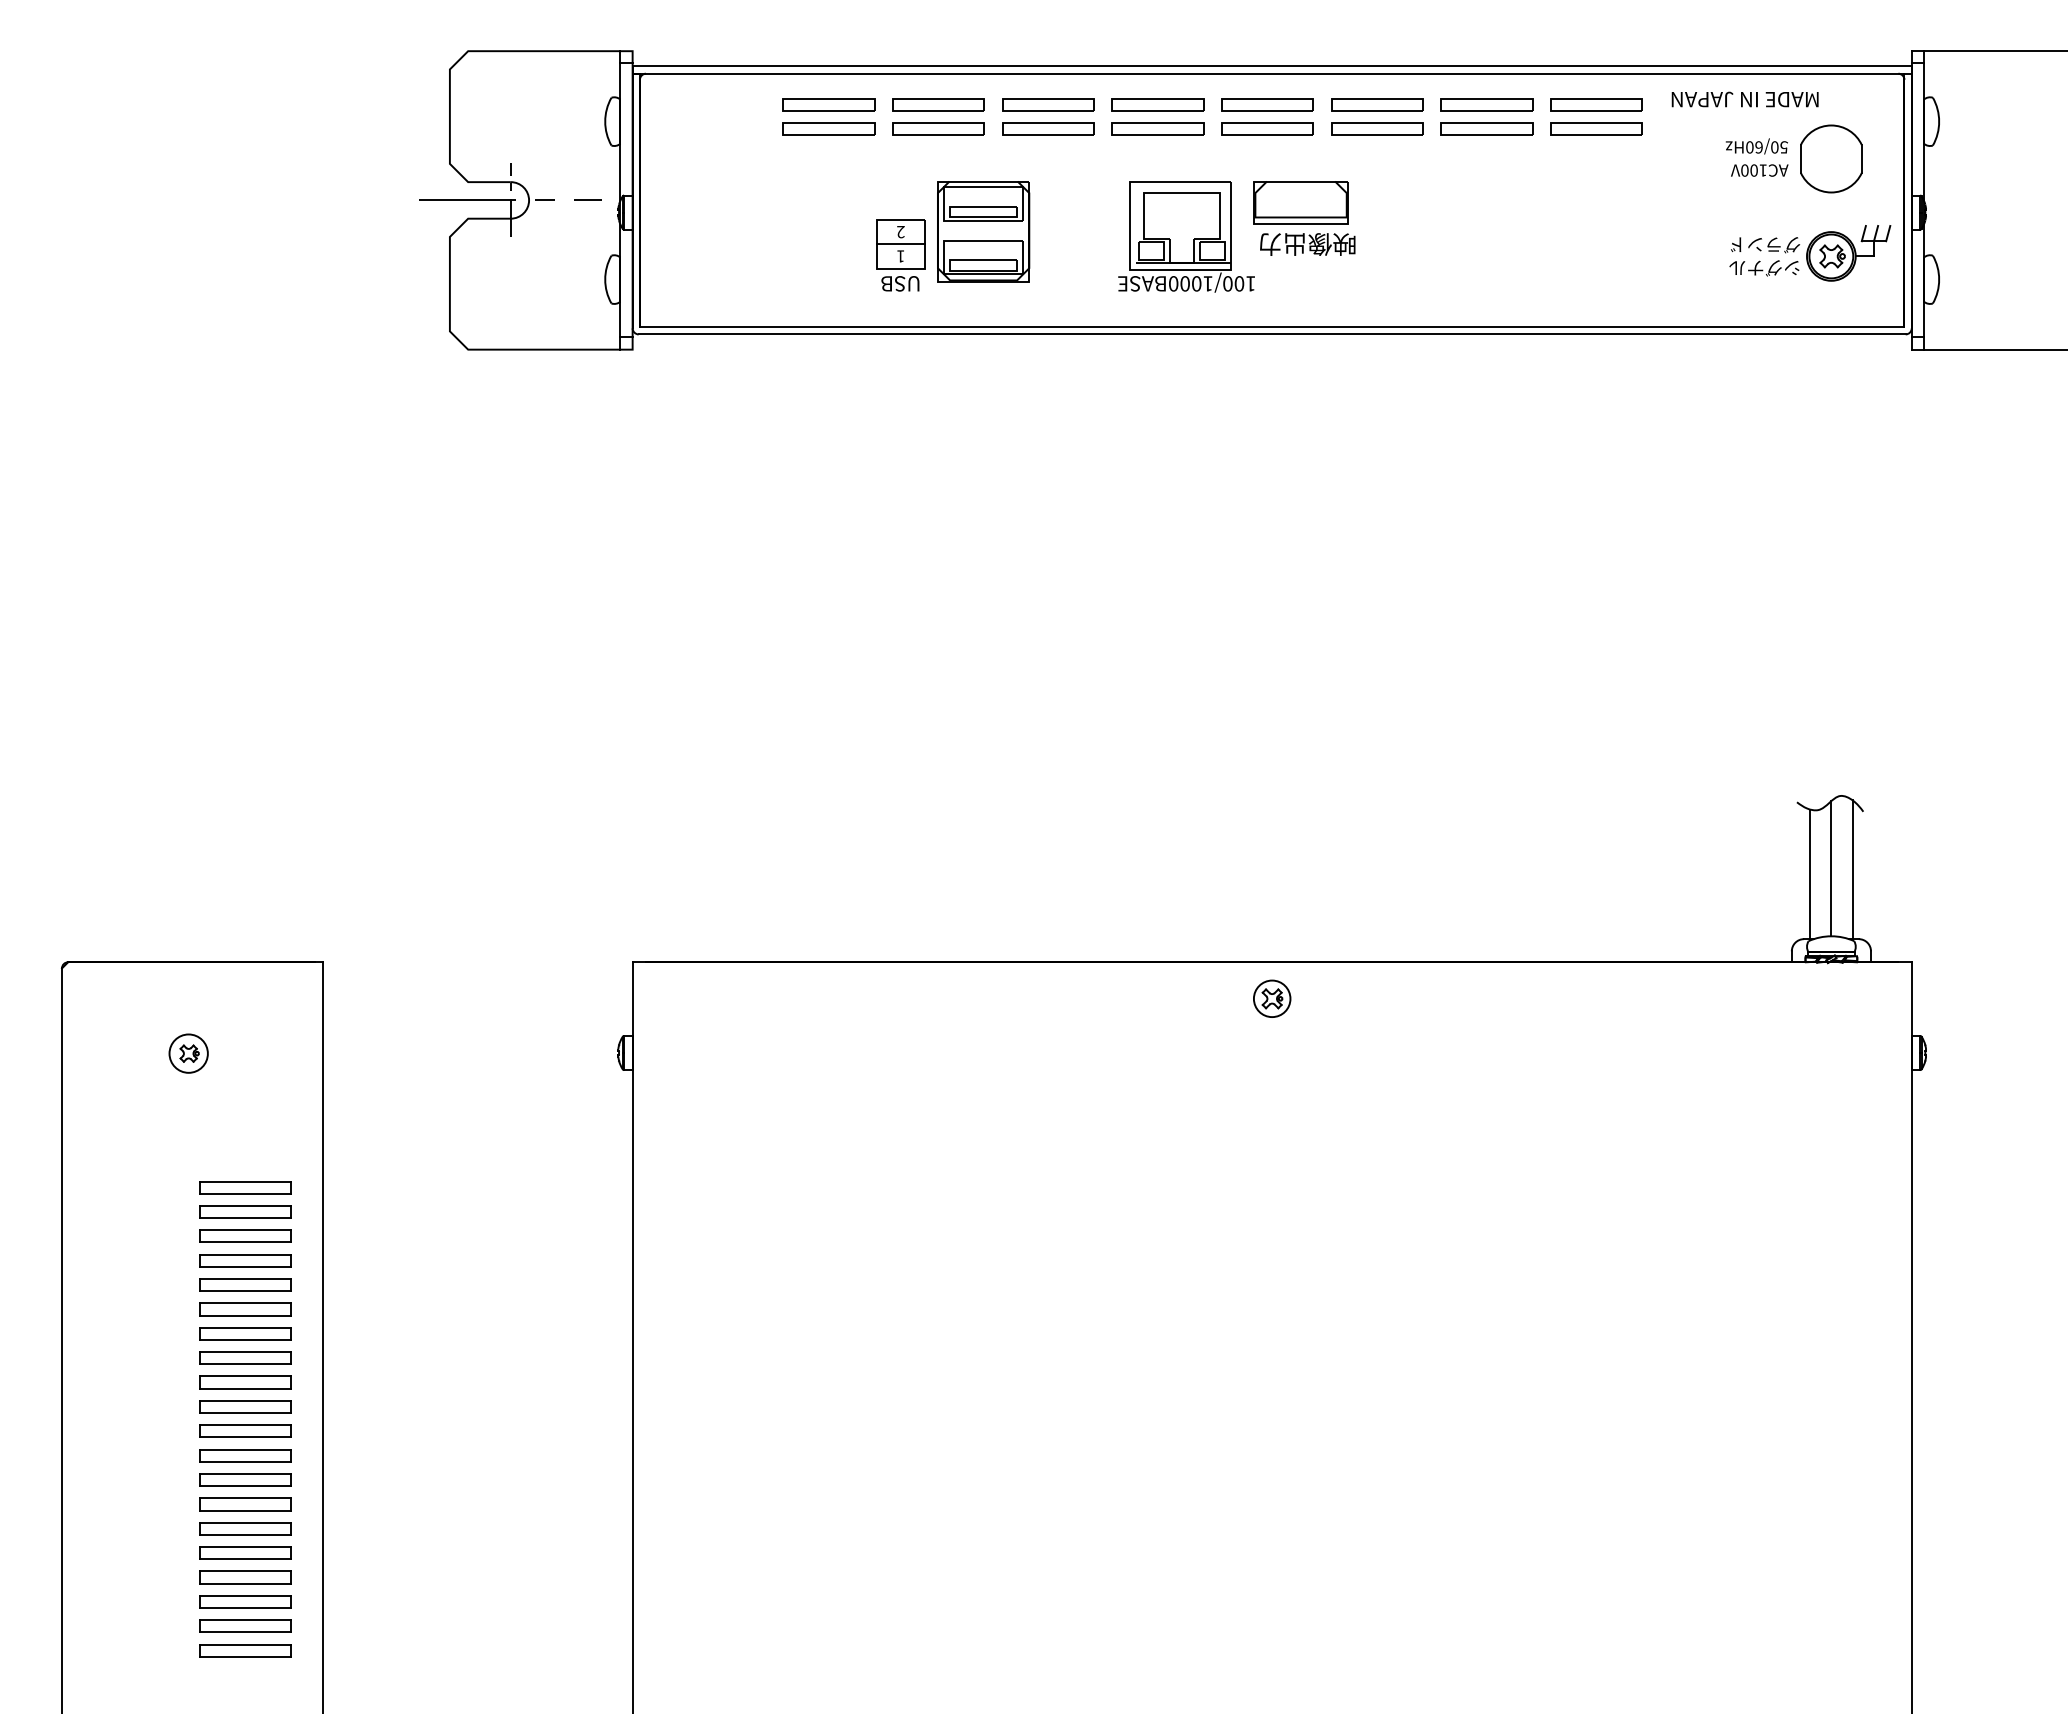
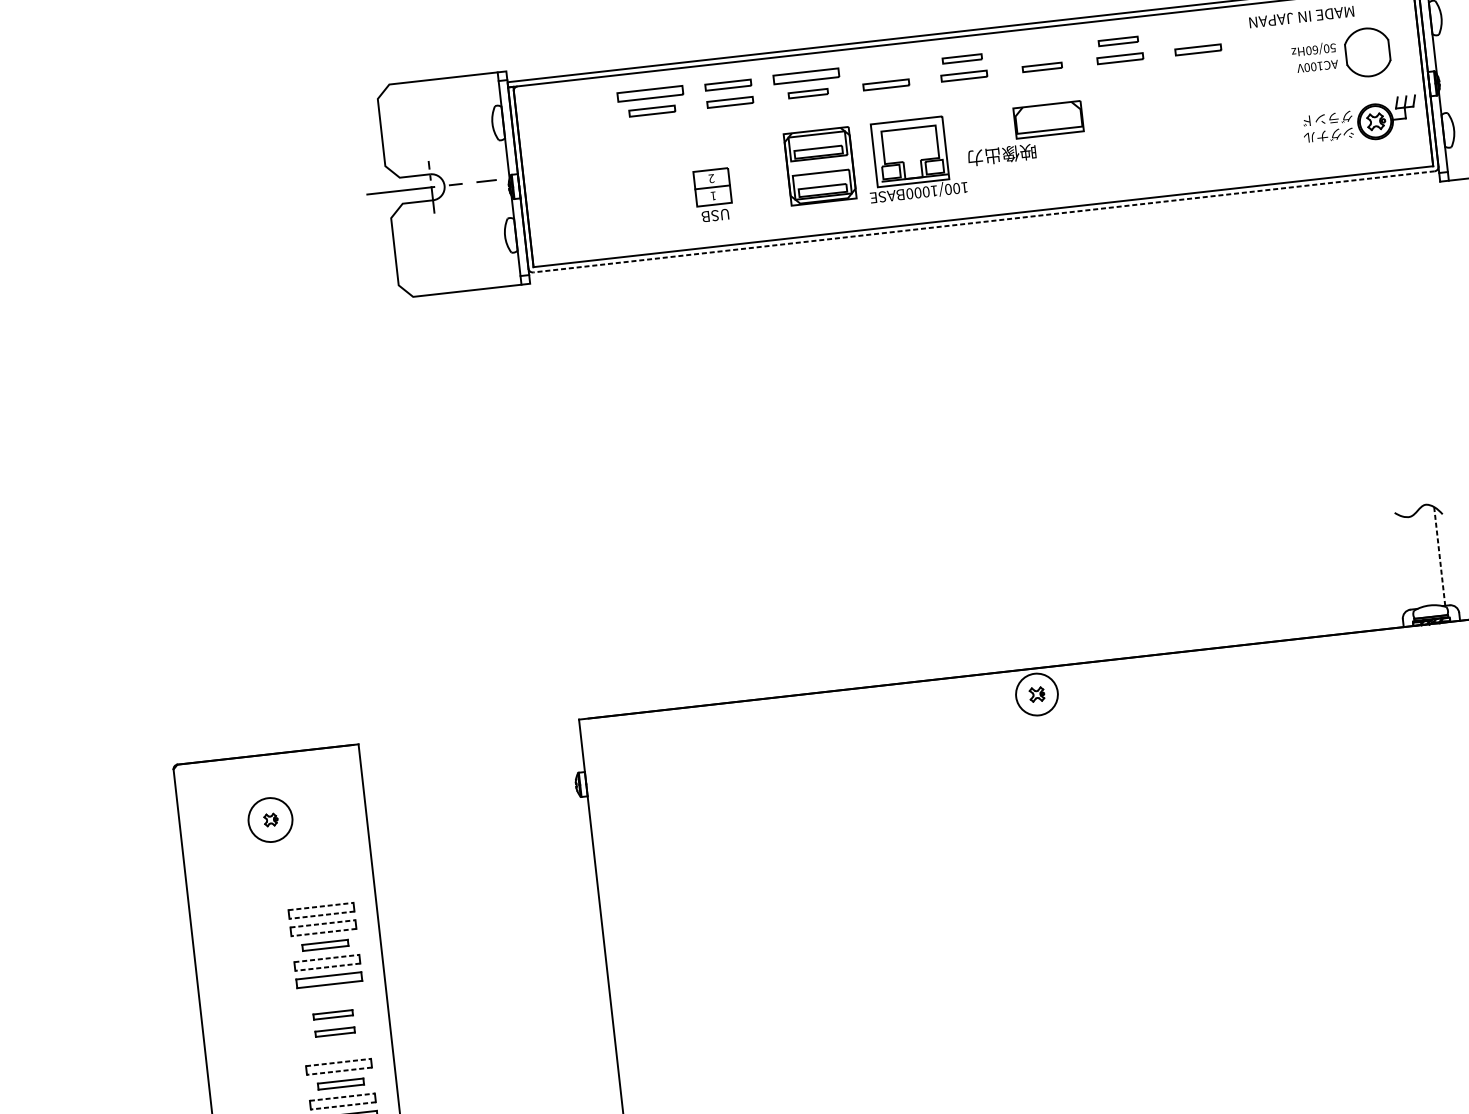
part: (938, 104) -> (728, 84), size x0.7
part: (1157, 104) -> (884, 67), removed
part: (1267, 104) -> (962, 58), size x0.6
part: (1377, 104) -> (1040, 49), removed
part: (1486, 104) -> (1118, 41), size x0.6
part: (1596, 104) -> (1196, 32), removed
part: (828, 128) -> (651, 110), size x0.7
part: (938, 128) -> (730, 102), size x0.7
part: (1048, 128) -> (808, 93), size x0.6
part: (1157, 128) -> (885, 84), size x0.7
part: (1267, 128) -> (964, 75), size x0.7
part: (1377, 128) -> (1042, 66), size x0.6
part: (1486, 128) -> (1120, 58), size x0.7
part: (1596, 128) -> (1198, 49), size x0.7
part: (1300, 202) -> (1048, 119), moved
part: (983, 231) -> (820, 166), moved
line: (1271, 334) -> (983, 221), solid -> dashed
line: (1831, 868) -> (1424, 557), removed
line: (1852, 870) -> (1439, 556), solid -> dashed
line: (1810, 874) -> (1410, 563), removed
circle: (1271, 998) -> (1036, 694), size x1.6
circle: (188, 1053) -> (270, 819), size x1.6
line: (245, 1181) -> (321, 906), solid -> dashed
line: (245, 1193) -> (322, 915), solid -> dashed
line: (245, 1205) -> (323, 923), solid -> dashed
line: (245, 1218) -> (324, 932), solid -> dashed
part: (245, 1235) -> (325, 944), size x0.7
line: (245, 1254) -> (326, 958), solid -> dashed
line: (245, 1266) -> (327, 966), solid -> dashed
part: (245, 1309) -> (331, 997), removed
part: (245, 1333) -> (333, 1014), size x0.6
part: (245, 1357) -> (335, 1031), size x0.6
part: (245, 1382) -> (337, 1049), removed
line: (245, 1400) -> (338, 1062), solid -> dashed
line: (245, 1413) -> (339, 1071), solid -> dashed
part: (245, 1430) -> (341, 1083), size x0.7
line: (245, 1449) -> (342, 1097), solid -> dashed
line: (245, 1461) -> (343, 1105), solid -> dashed

